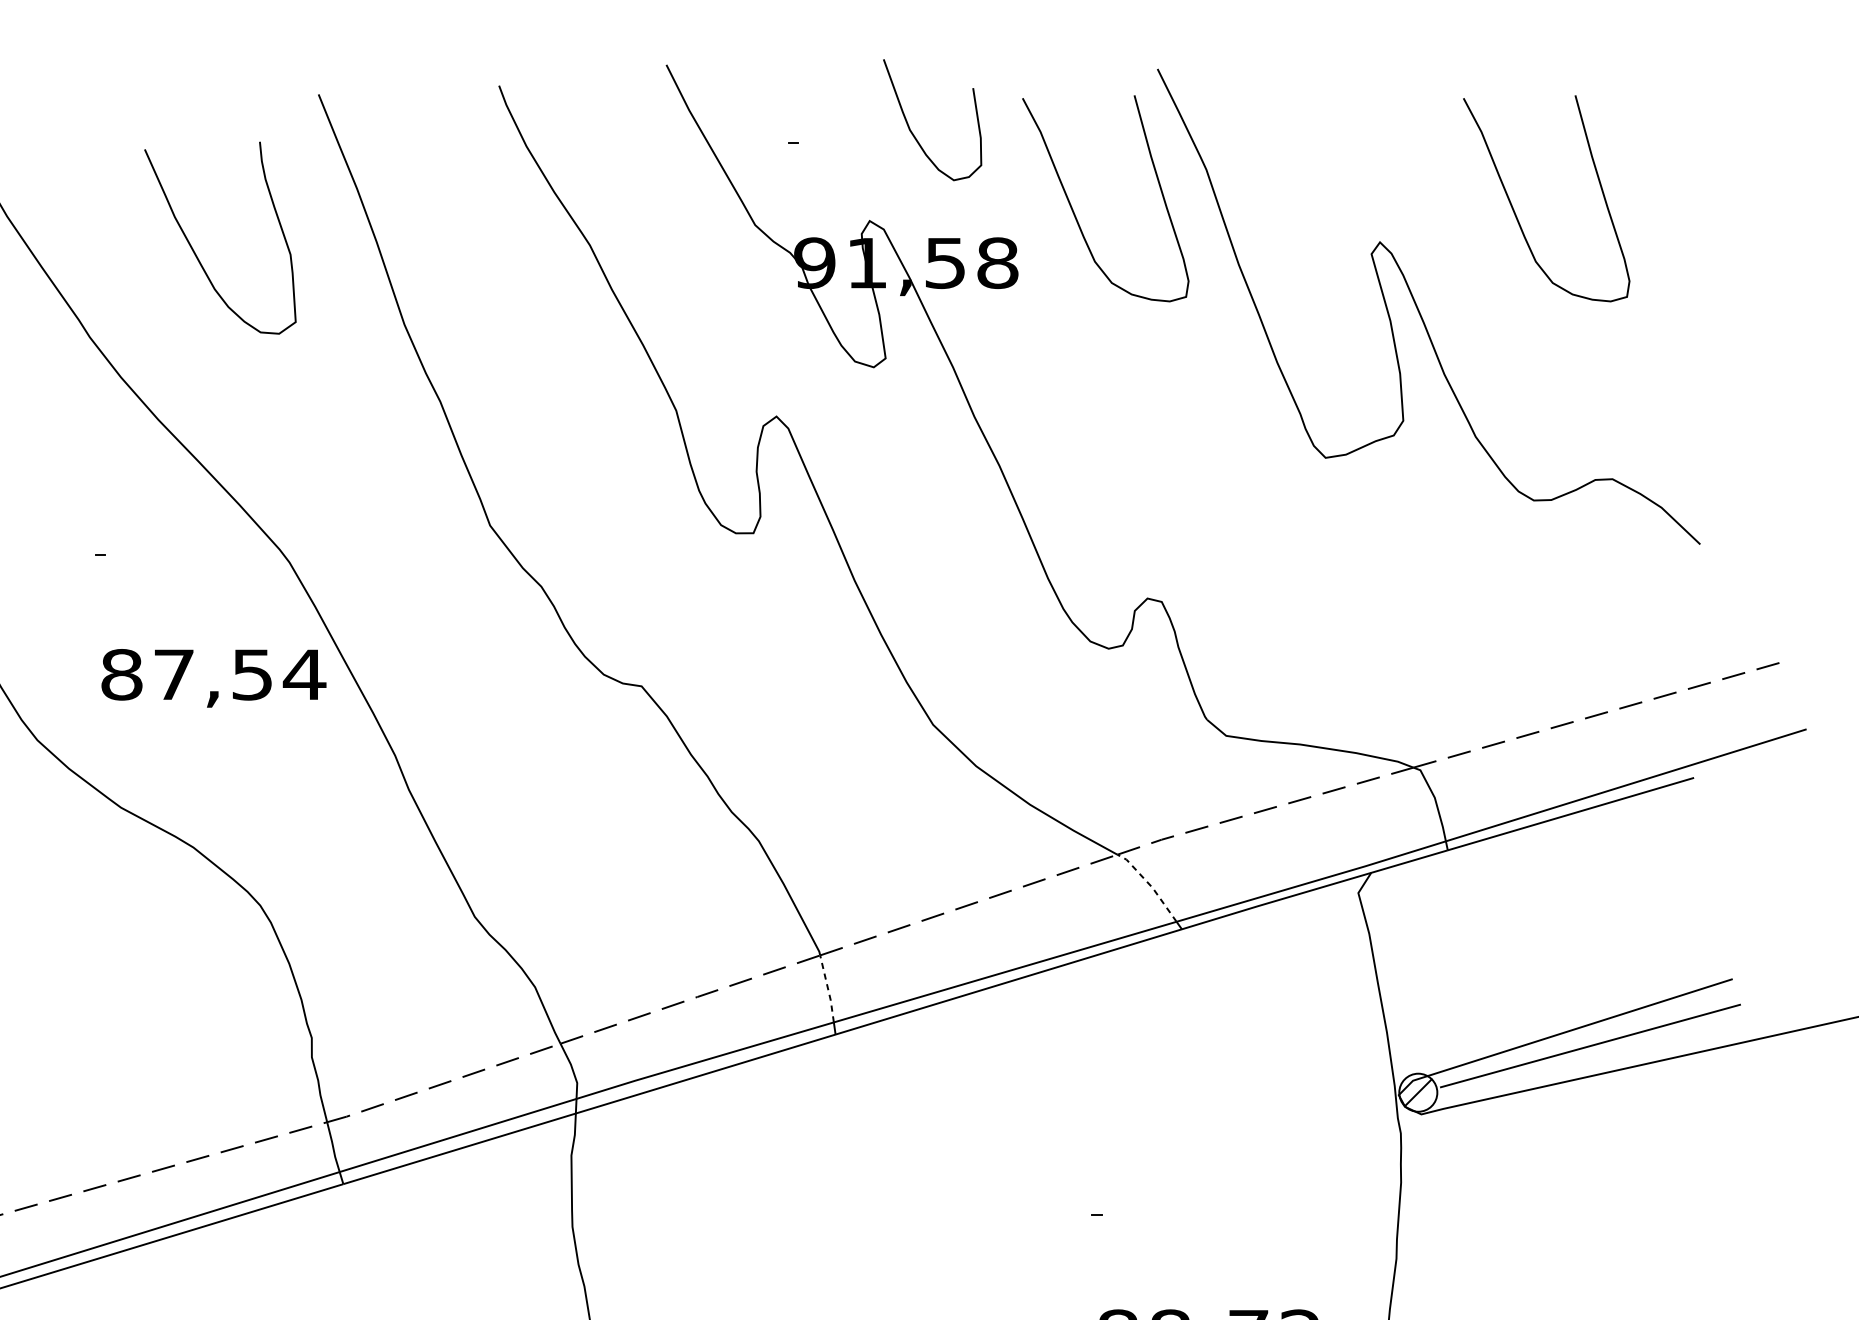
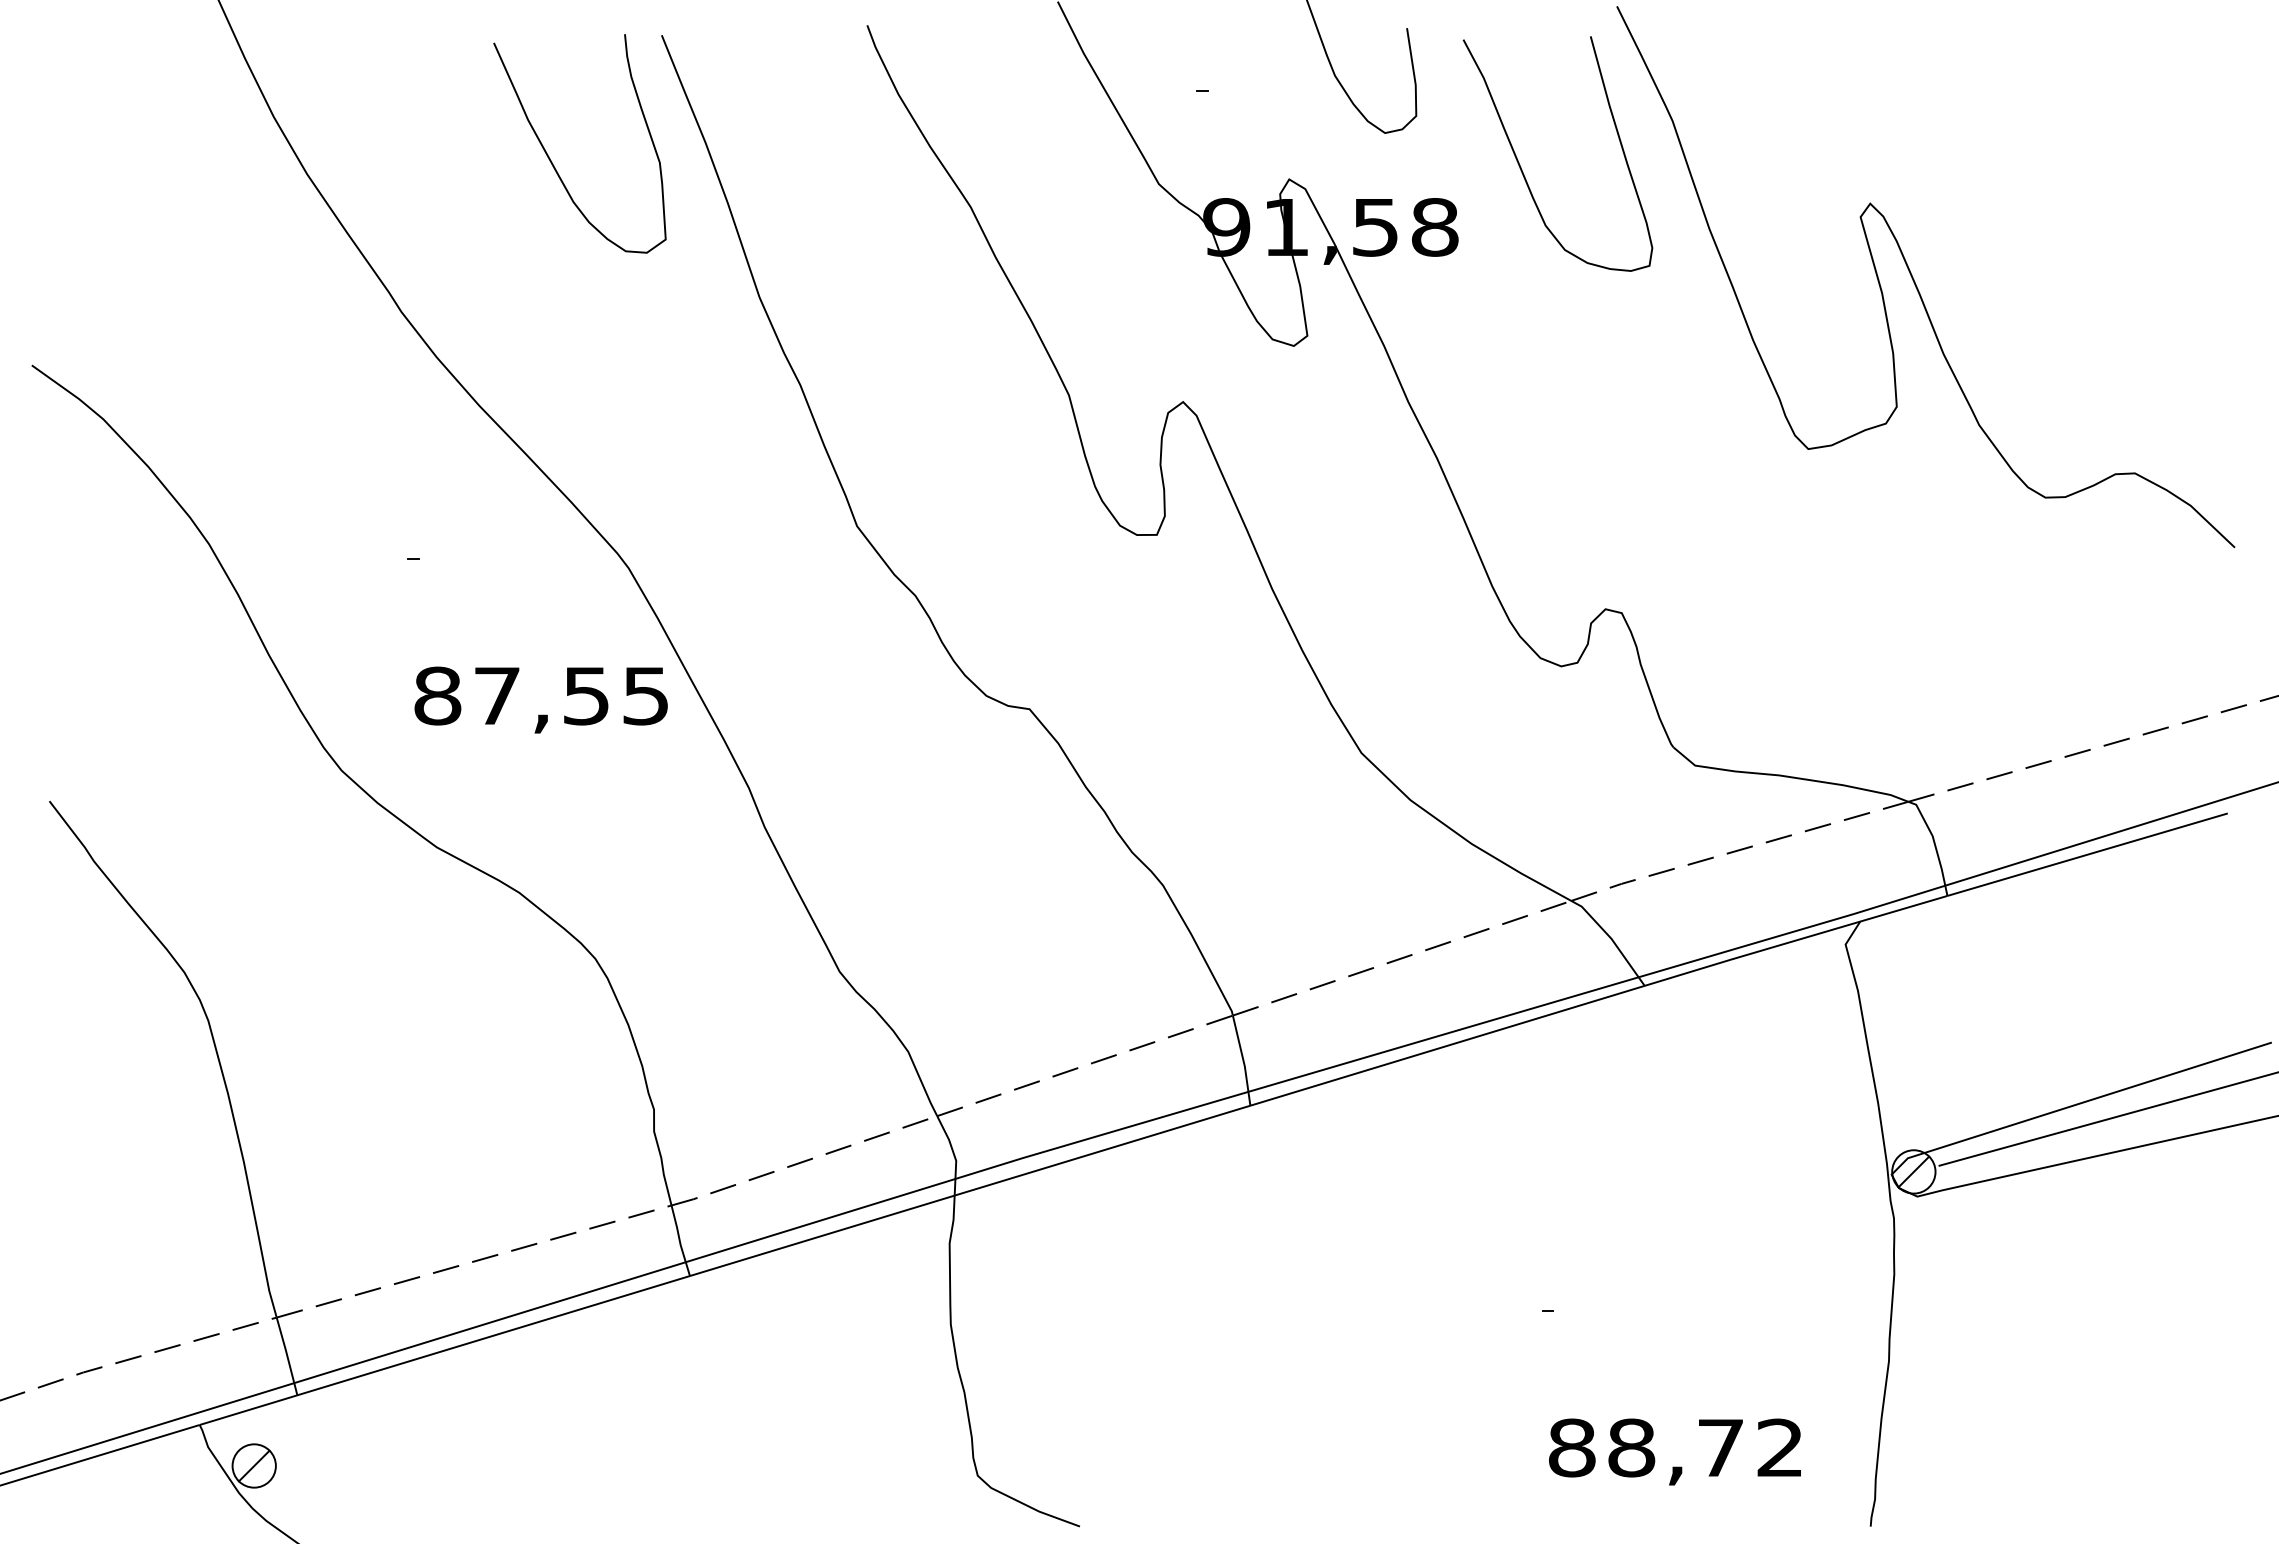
curve: (1515, 212) -> (2024, 169), removed
curve: (194, 250) -> (550, 158), moved
text: (304, 675) -> (645, 696), 87,54 -> 87,55
line: (1150, 885) -> (1608, 935), dashed -> solid
line: (827, 989) -> (1241, 1054), dashed -> solid

